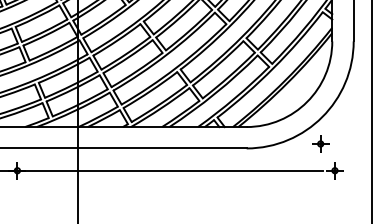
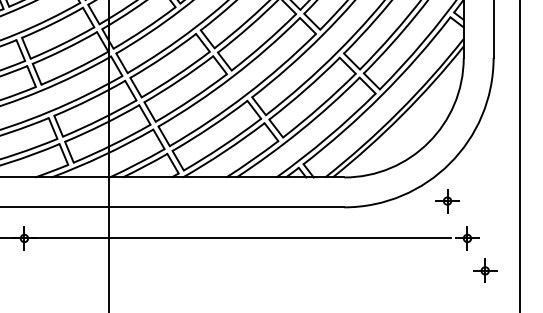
part: (347, 193) -> (484, 270), added

